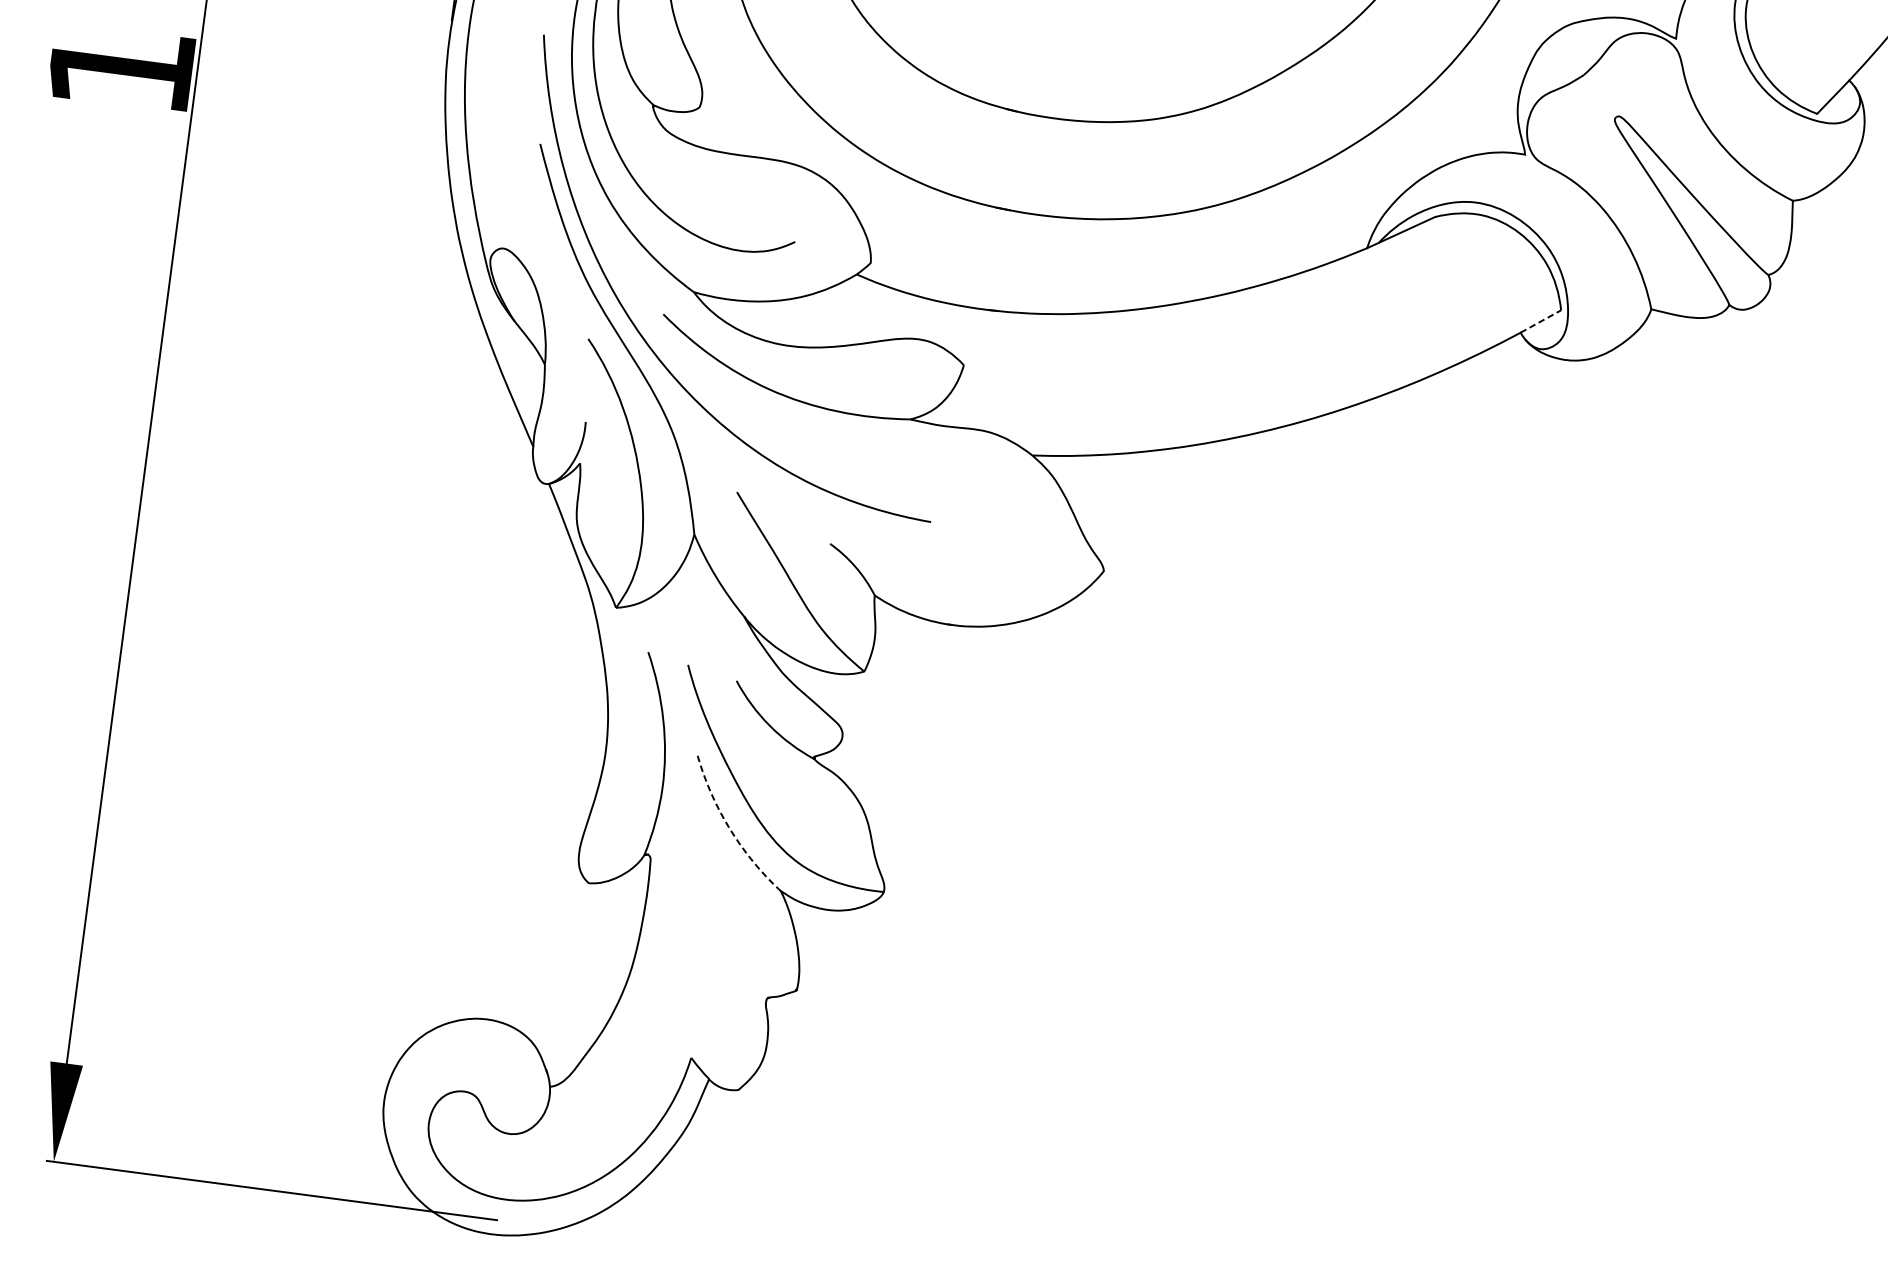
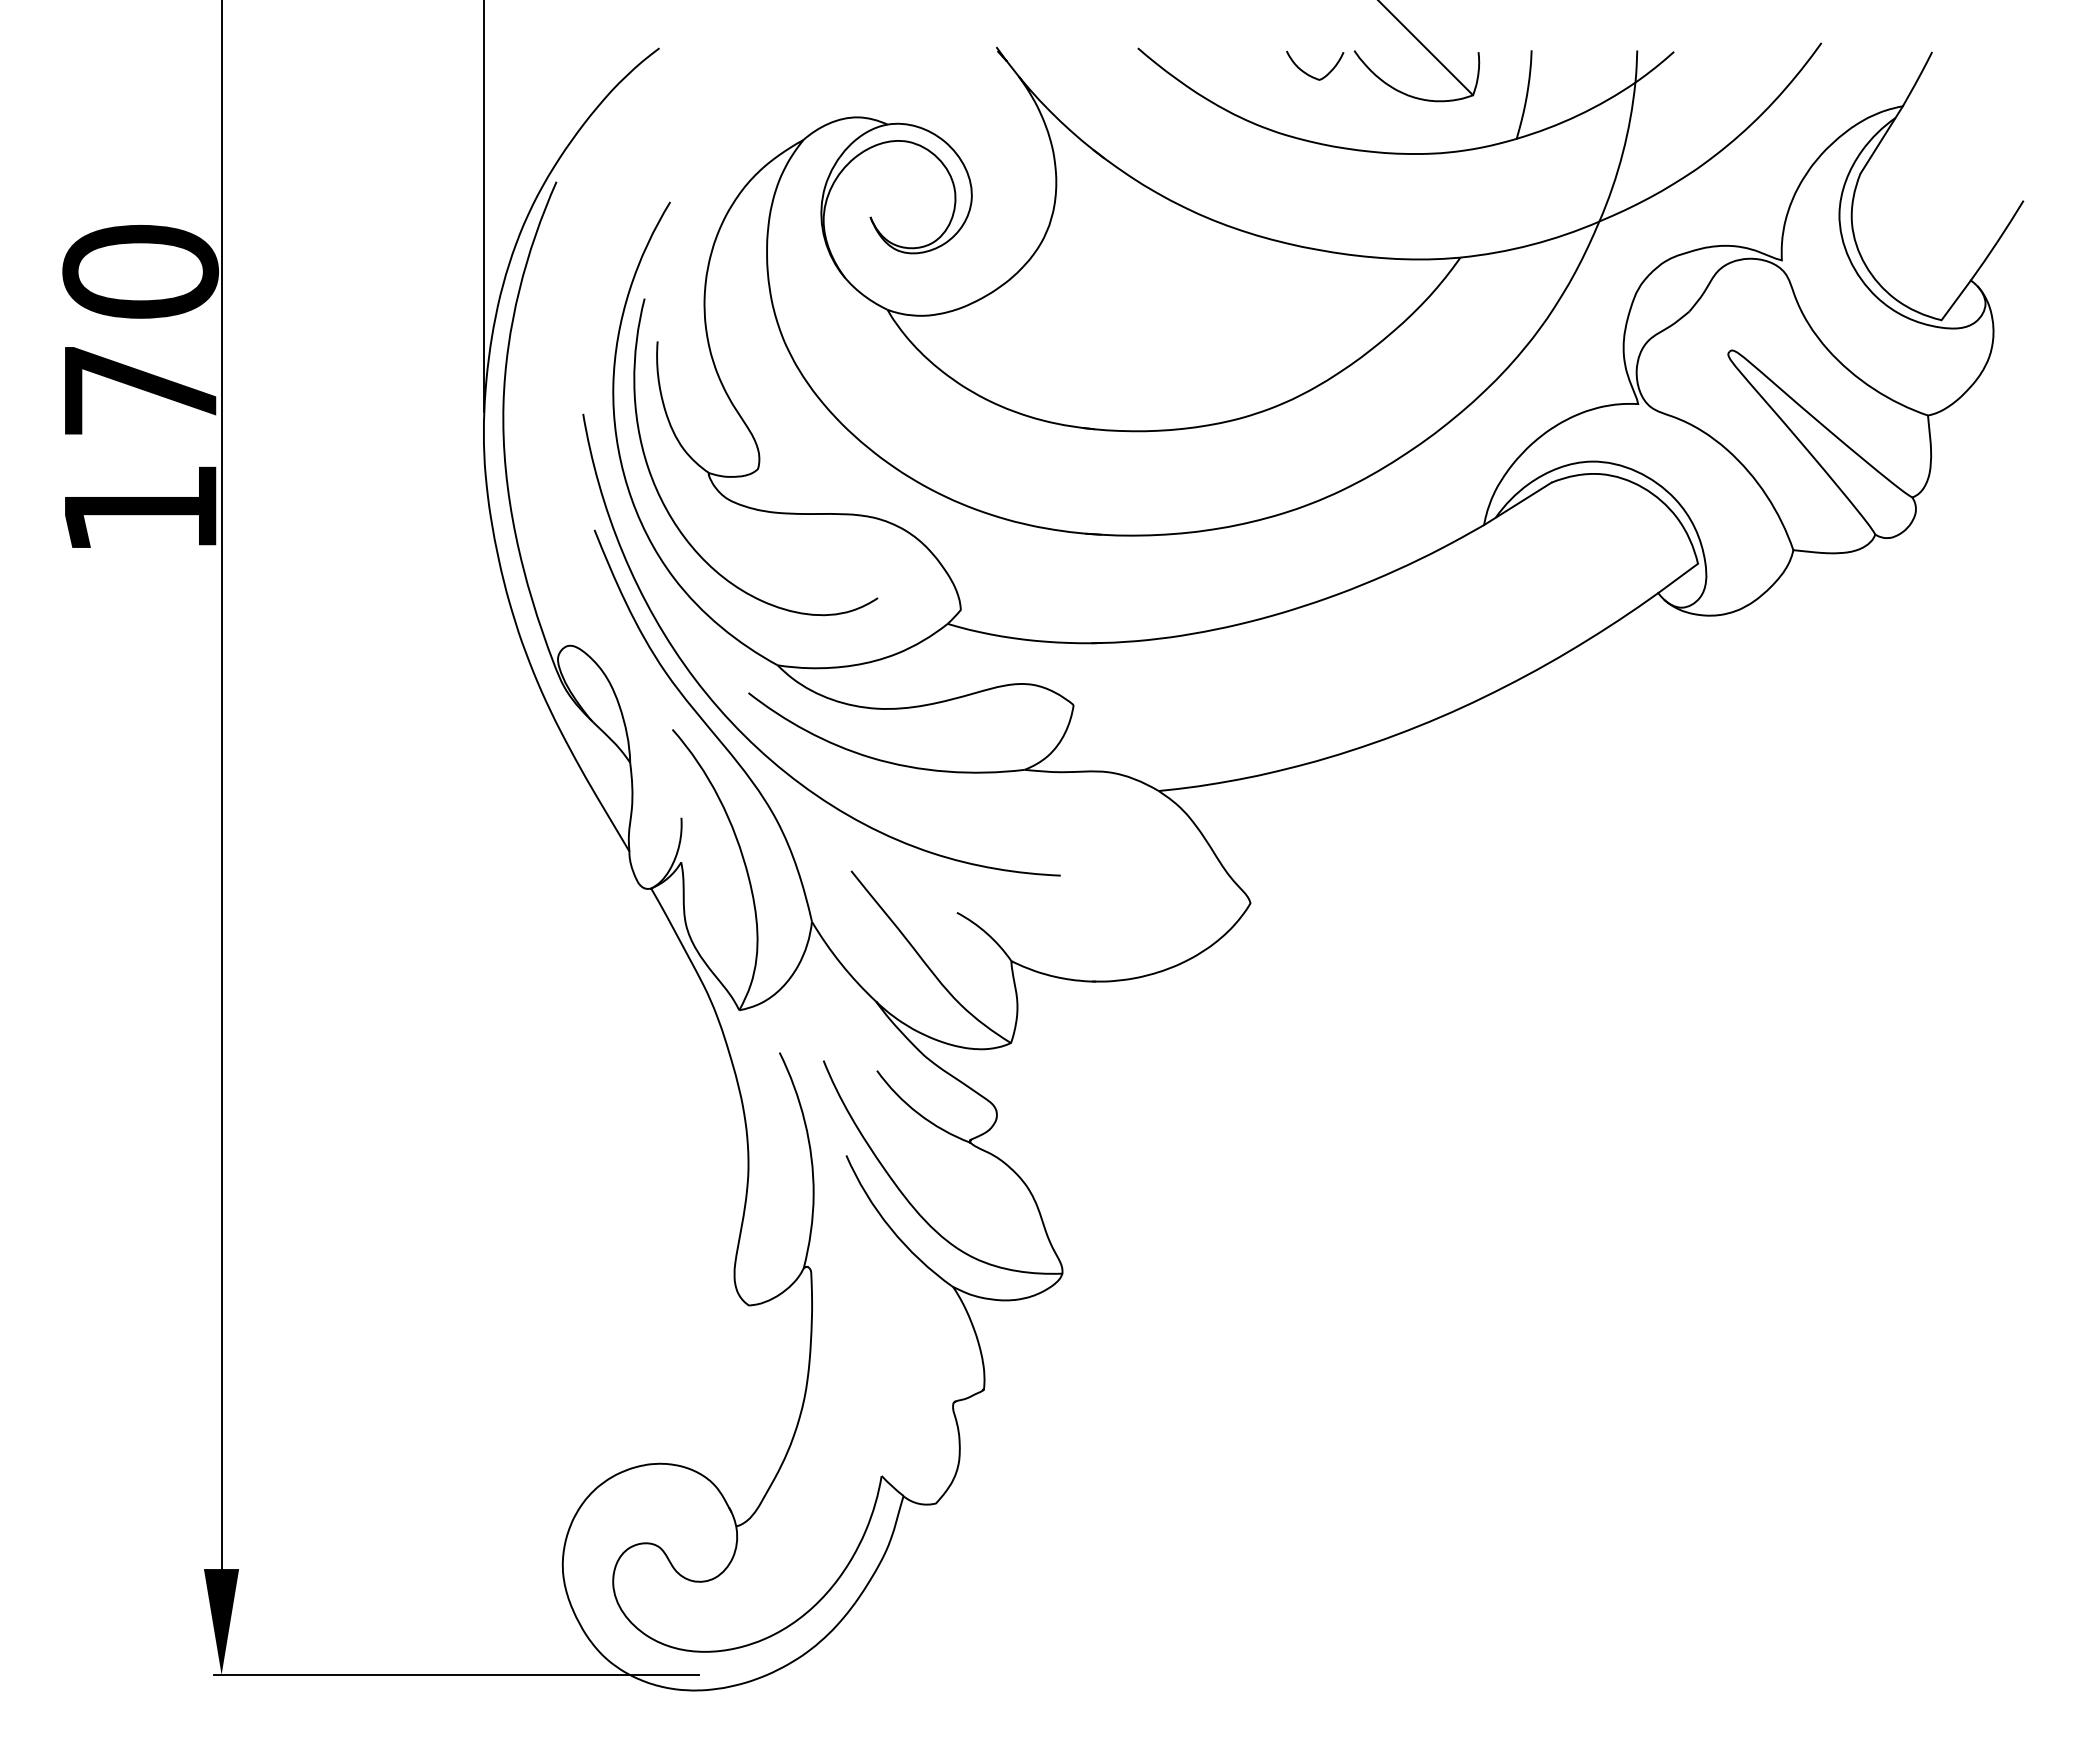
line: (1541, 321) -> (1678, 578), dashed -> solid
arc: (729, 829) -> (890, 1228), dashed -> solid

